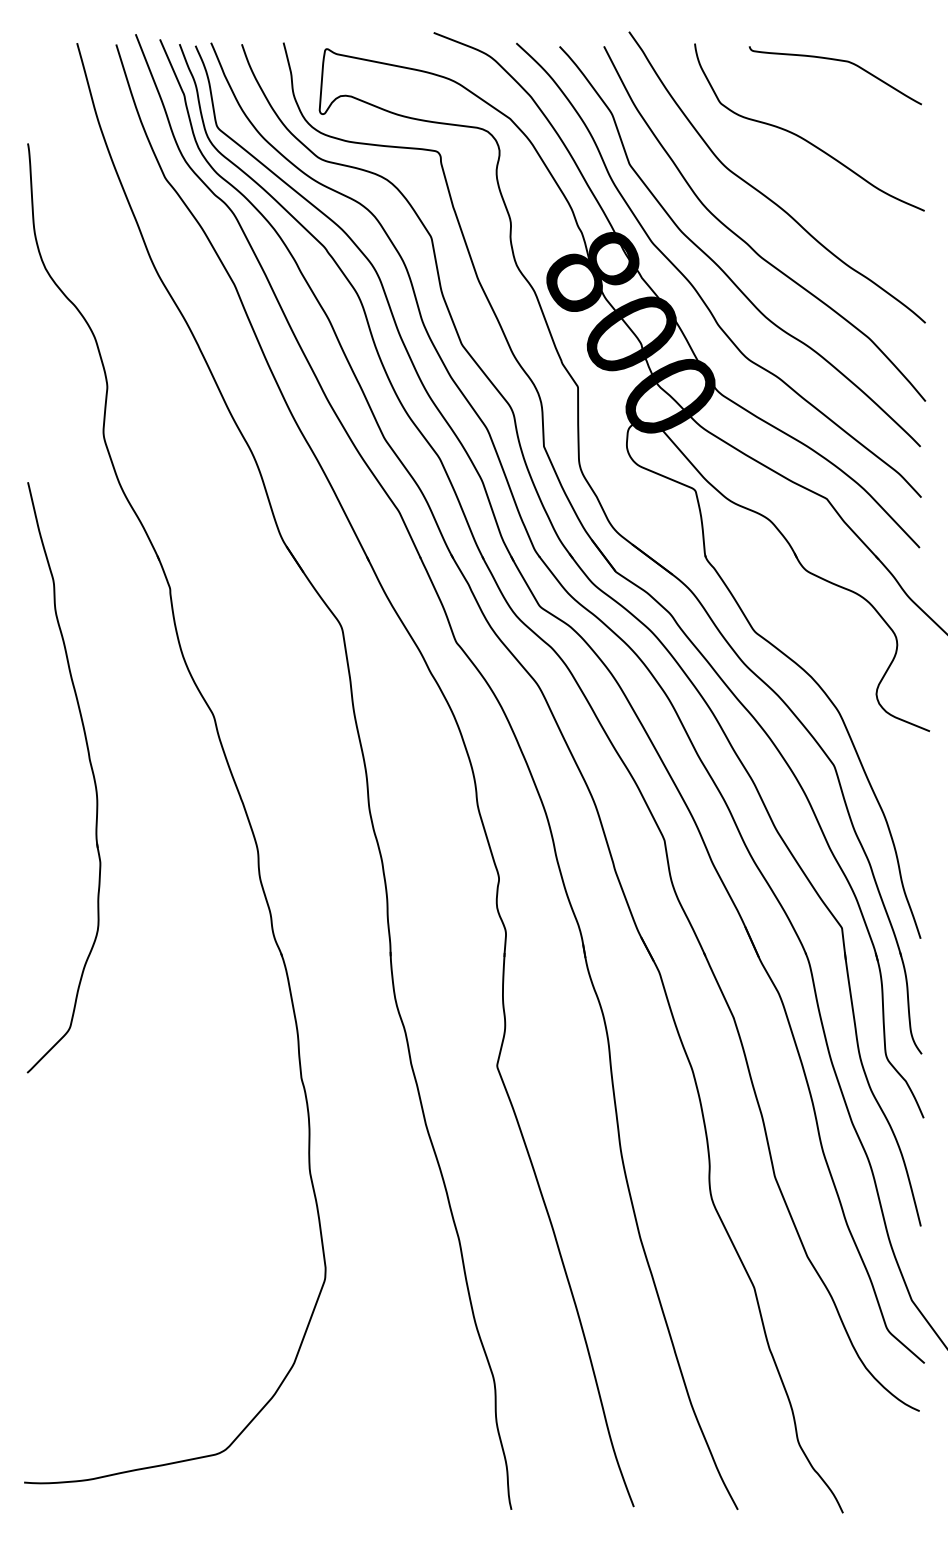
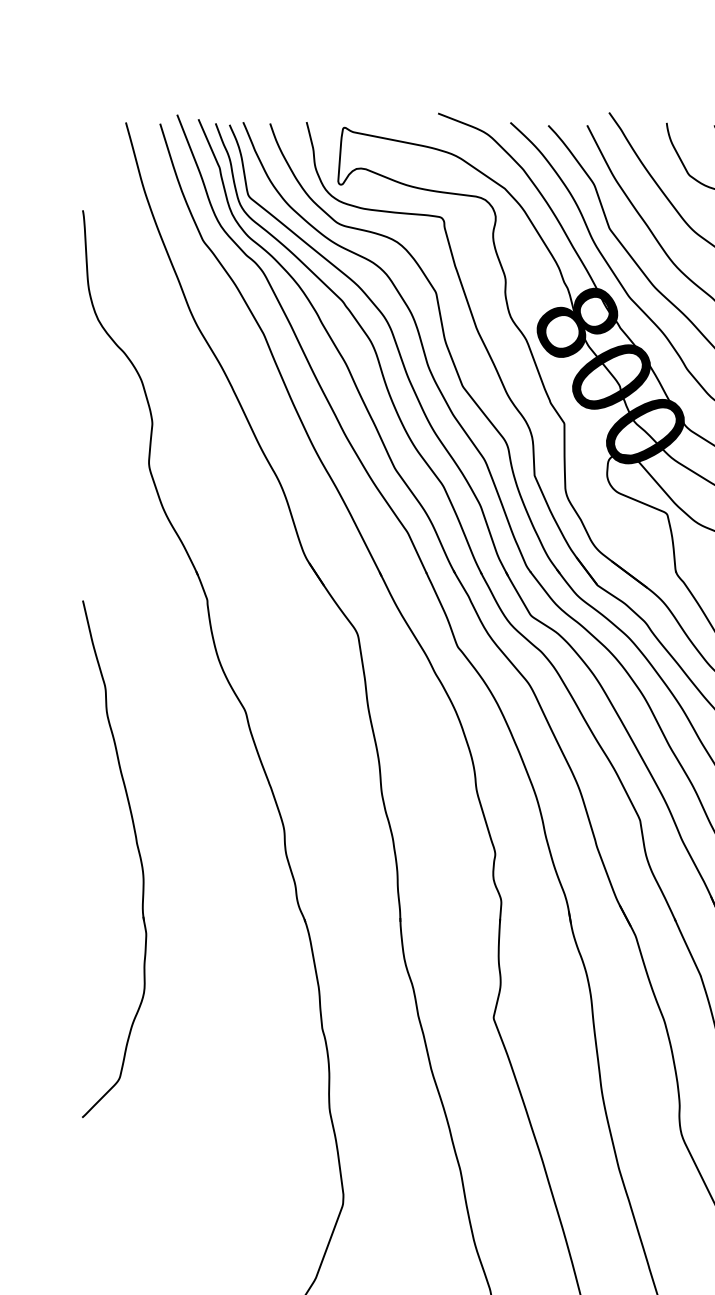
part: (91, 771) -> (138, 853), moved

